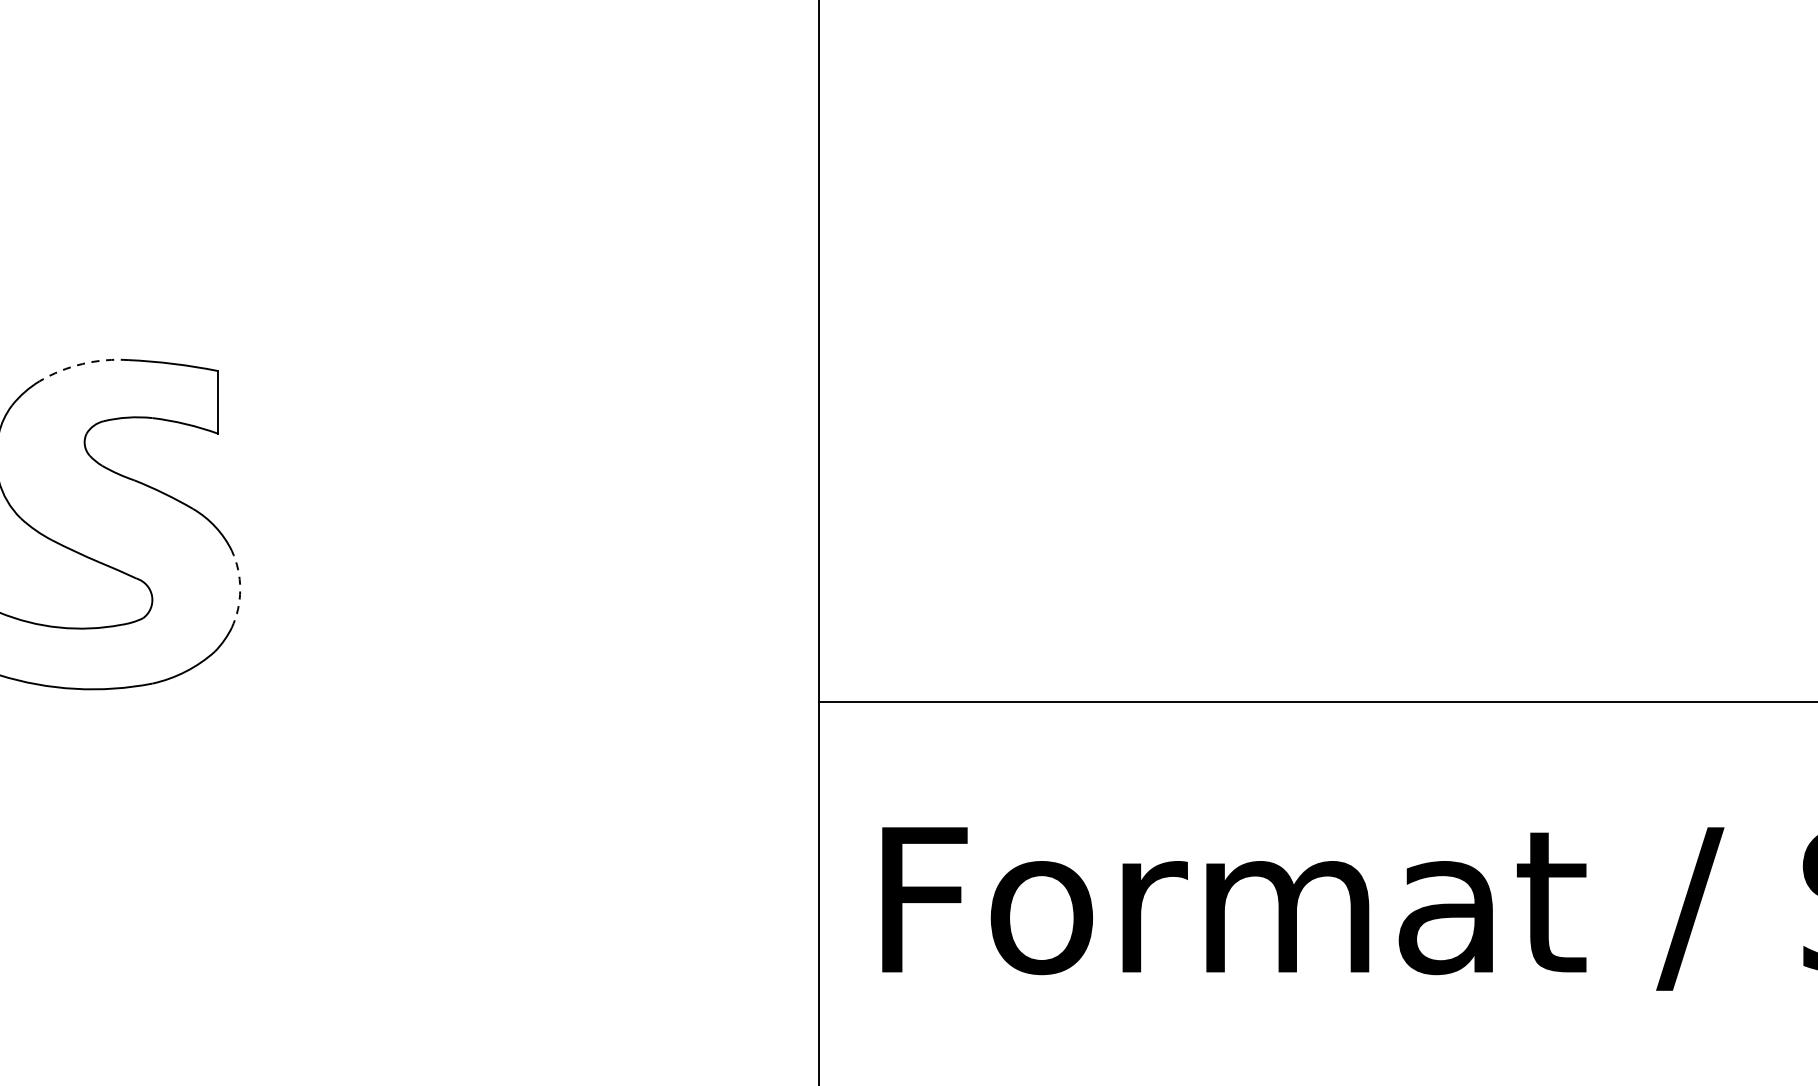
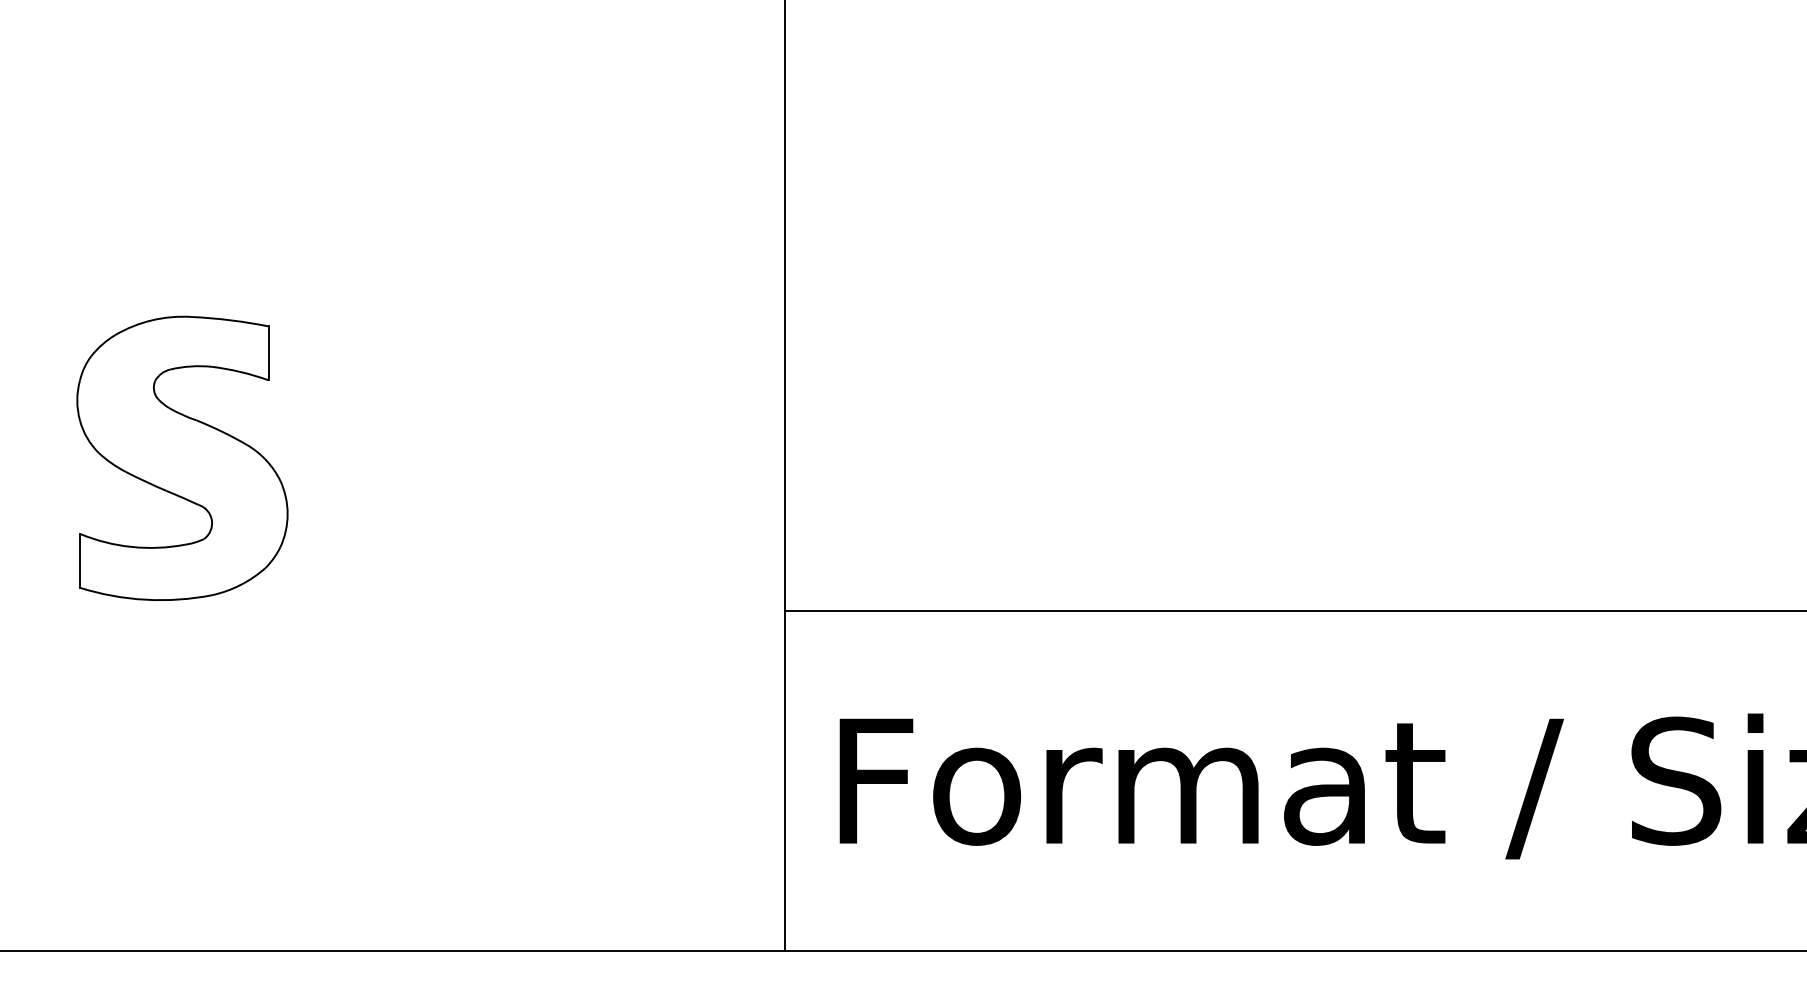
arc: (83, 364) -> (152, 320), dashed -> solid
arc: (240, 589) -> (287, 514), dashed -> solid

